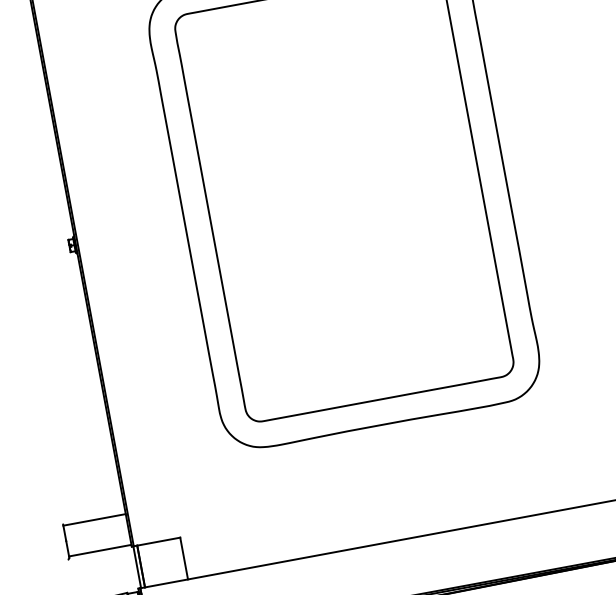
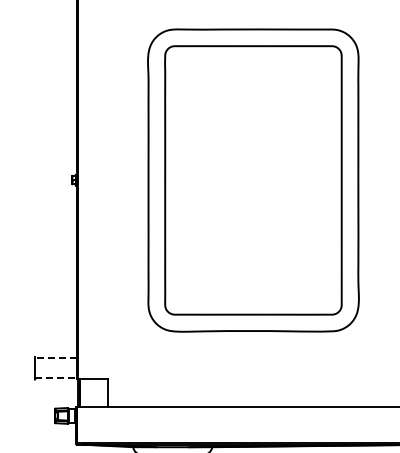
line: (93, 519) -> (55, 357), solid -> dashed
line: (99, 550) -> (55, 377), solid -> dashed

